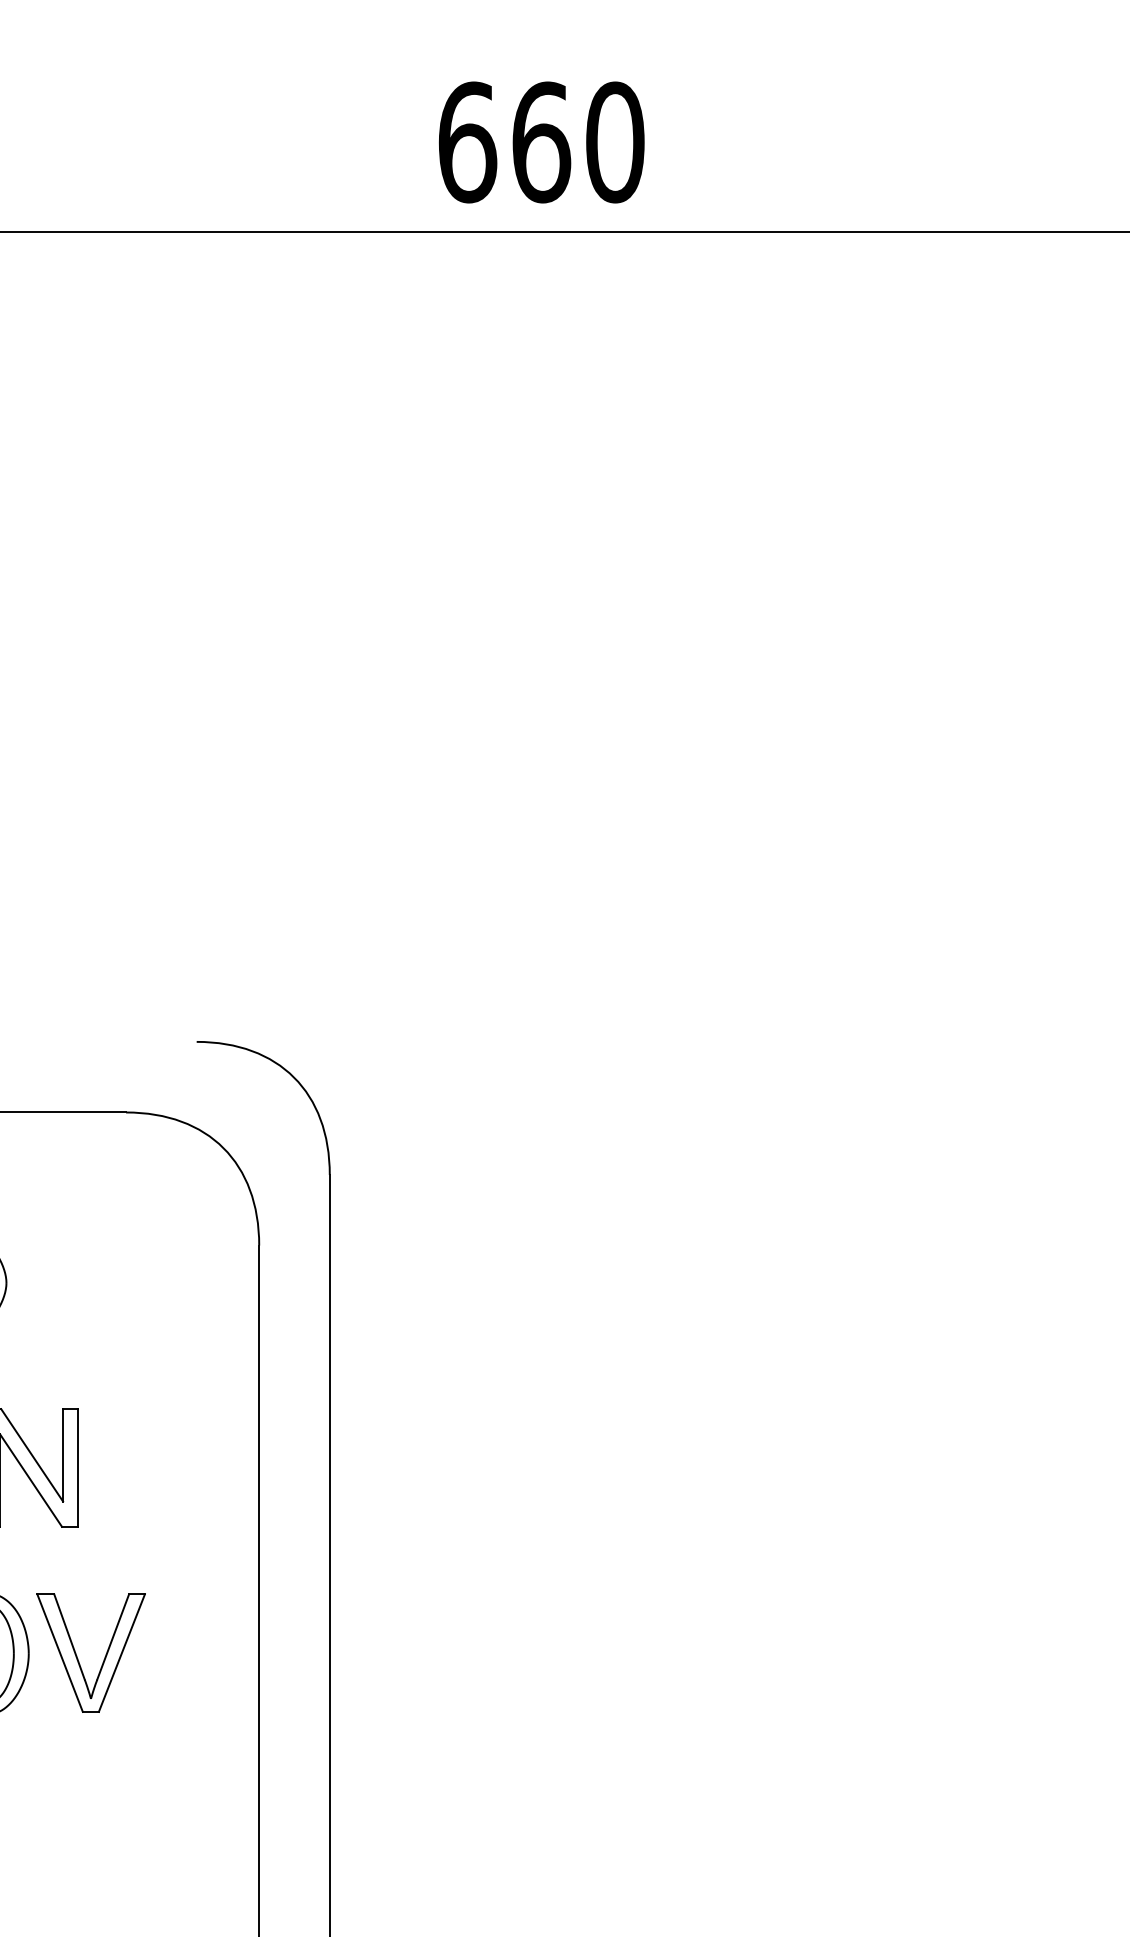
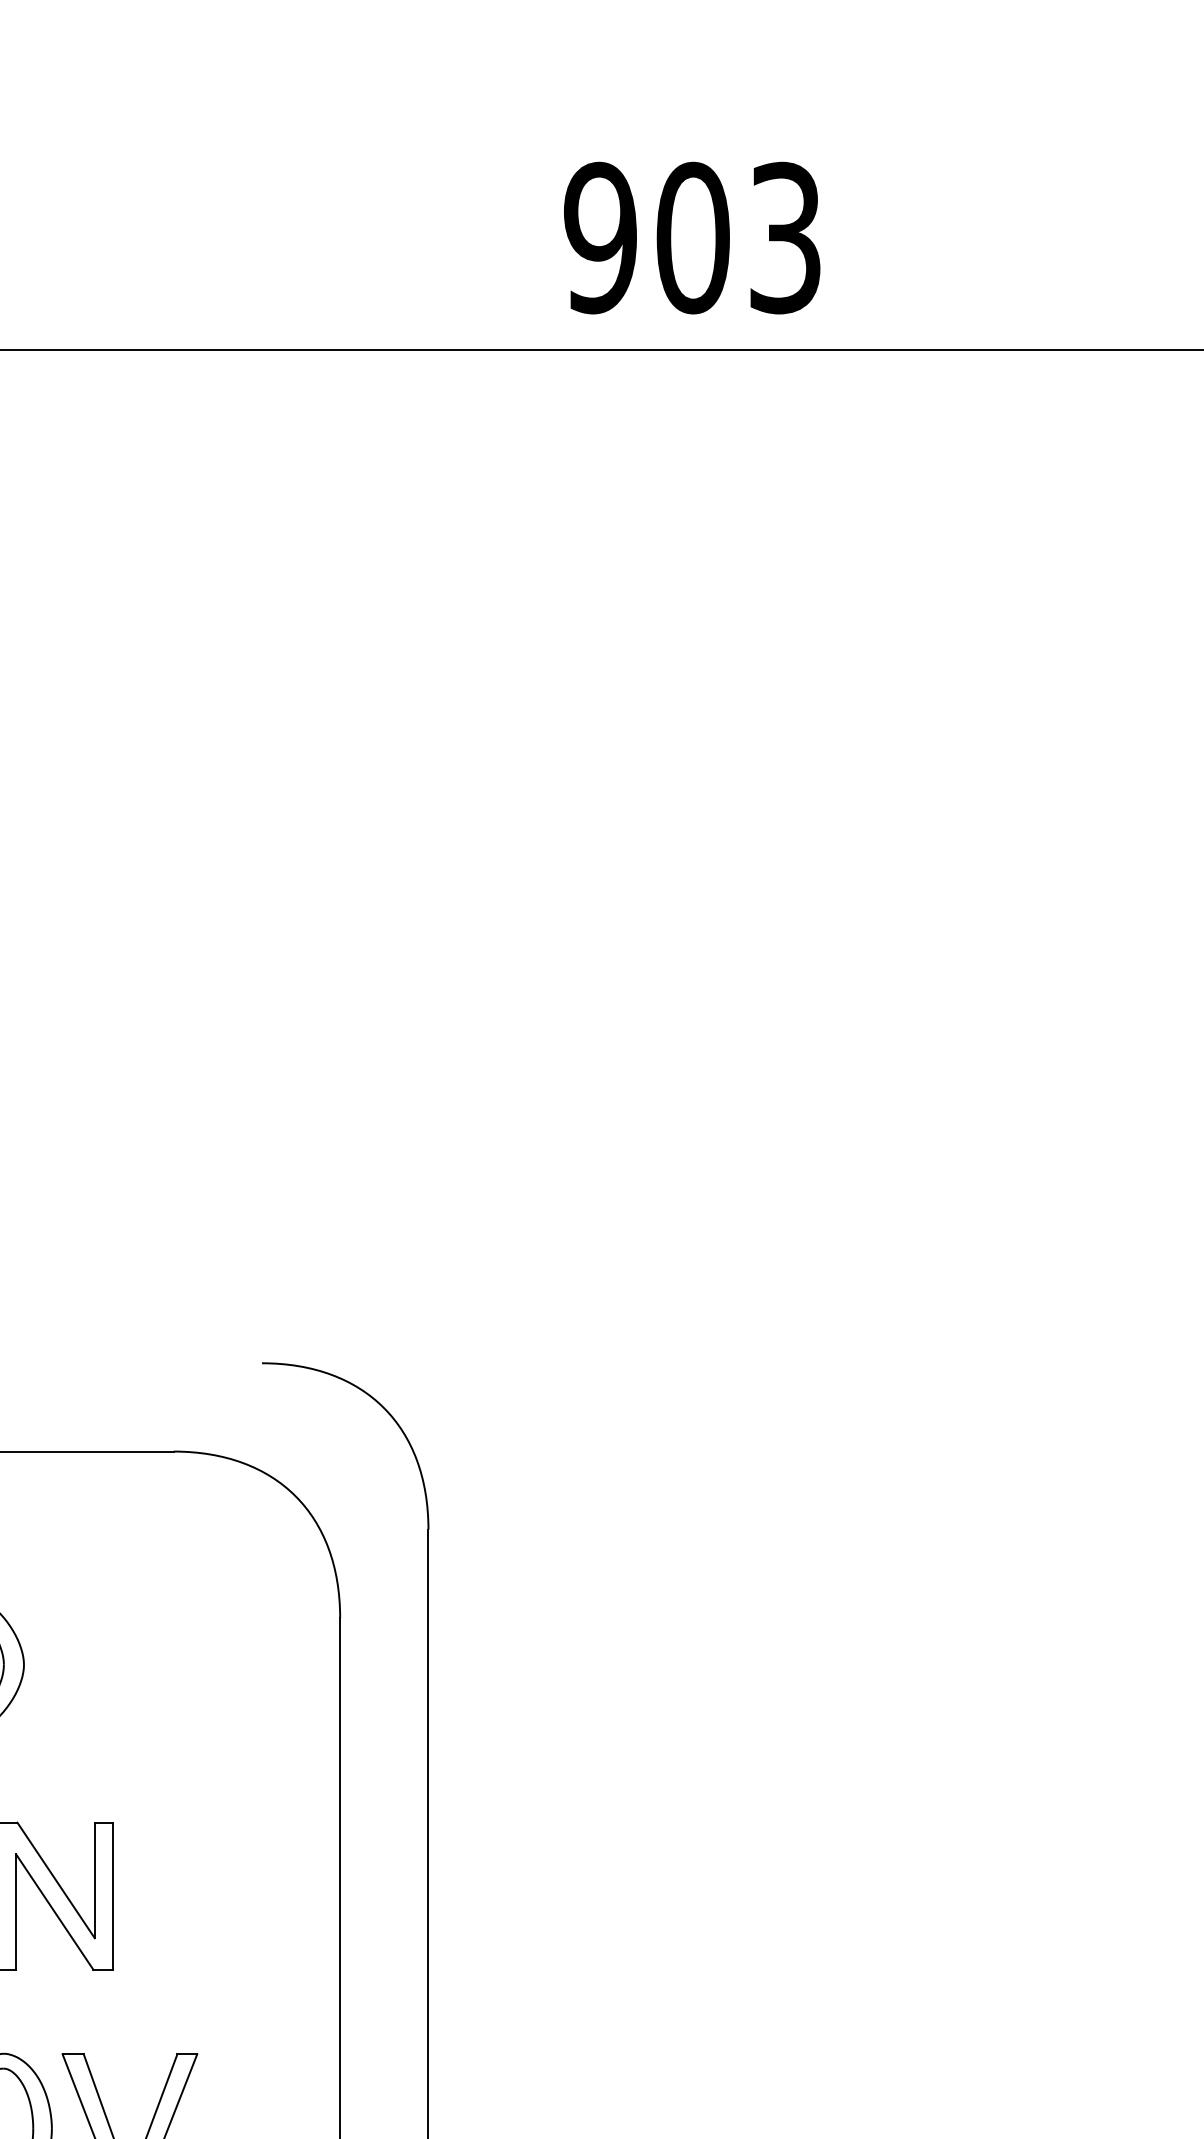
text: (541, 142) -> (693, 238), 660 -> 903

